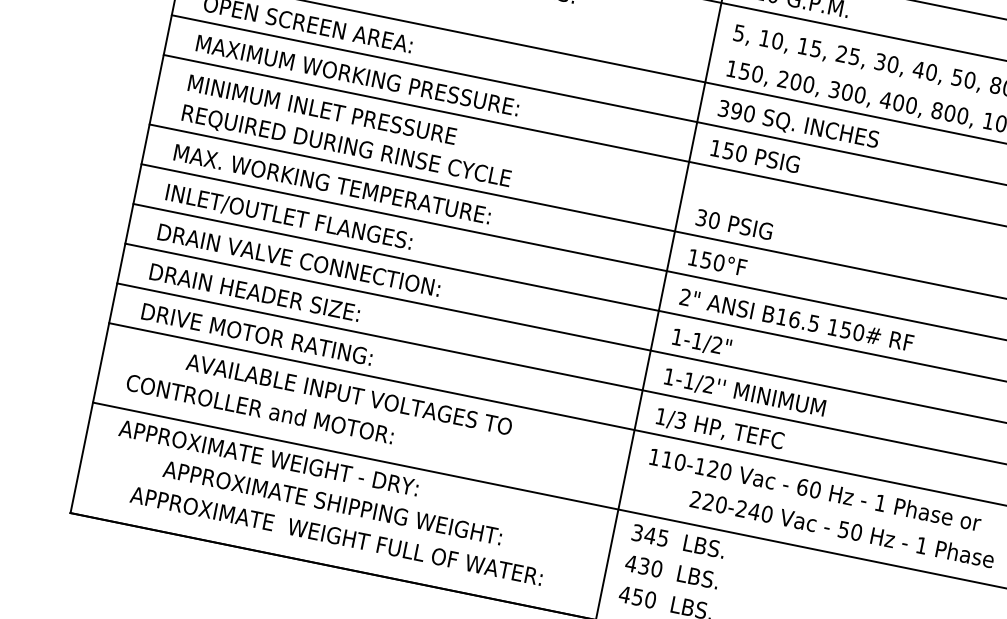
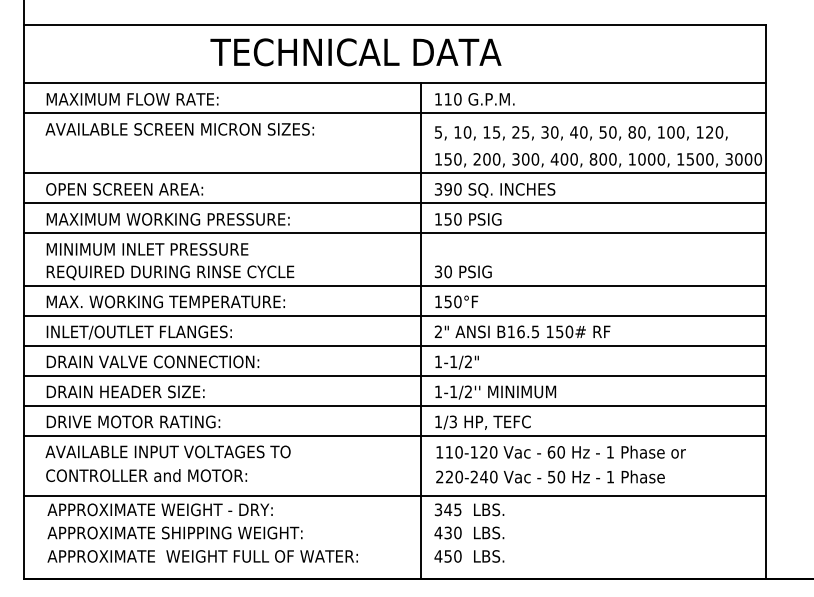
text: (348, 393) -> (167, 451), moved
text: (332, 502) -> (174, 532), moved
text: (842, 528) -> (550, 476), moved
text: (336, 536) -> (202, 556), moved

